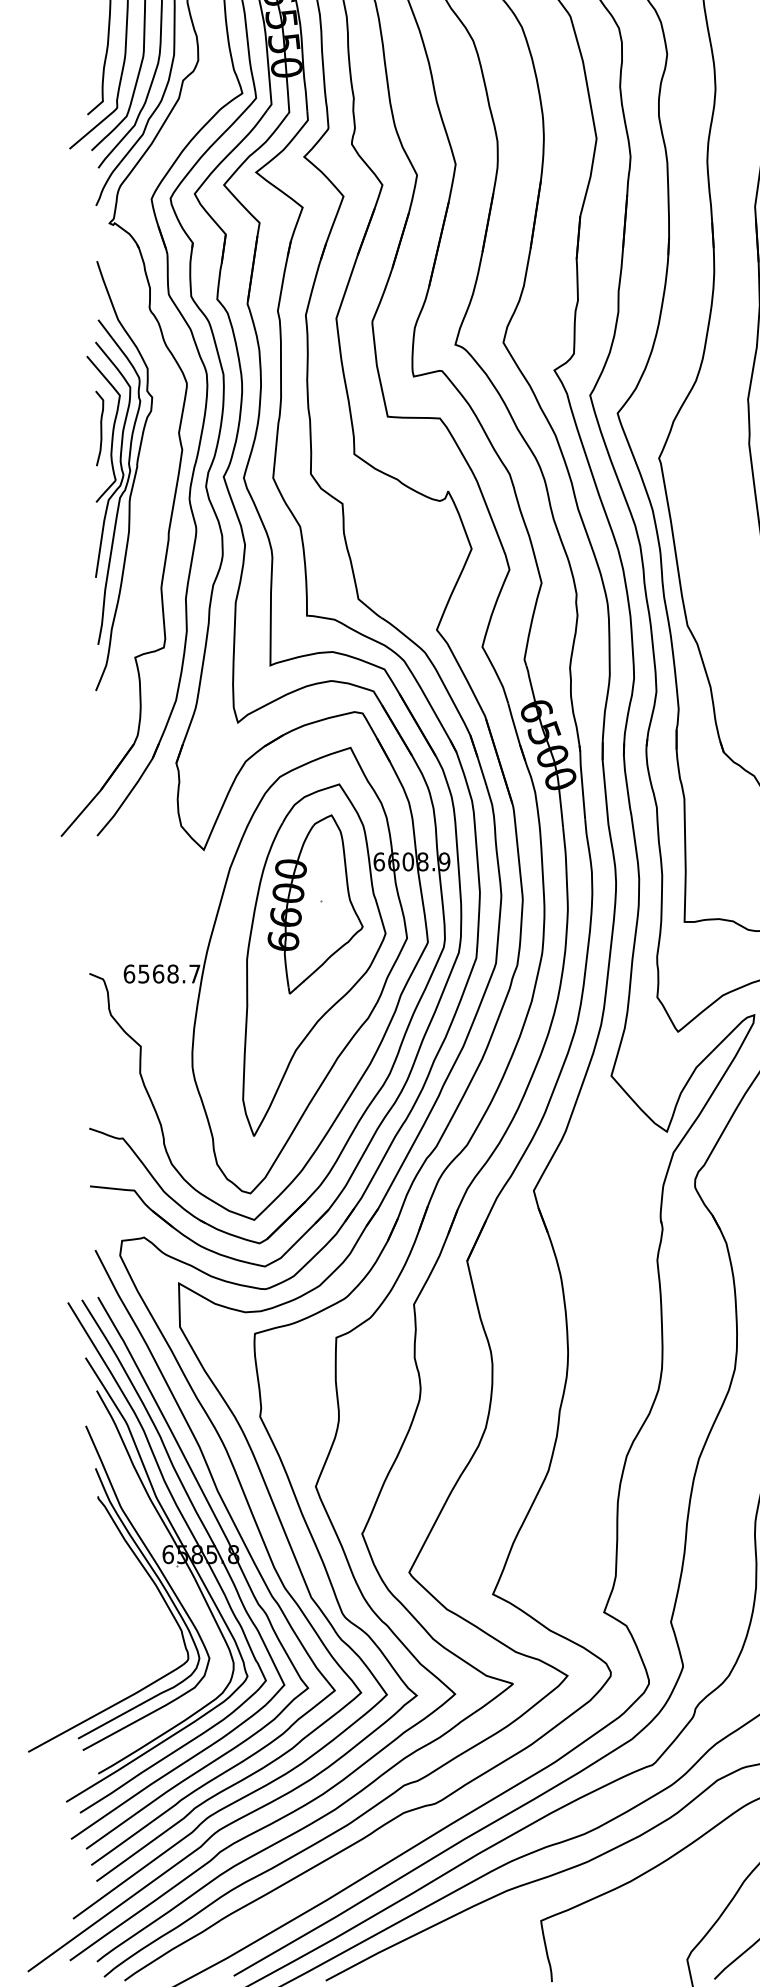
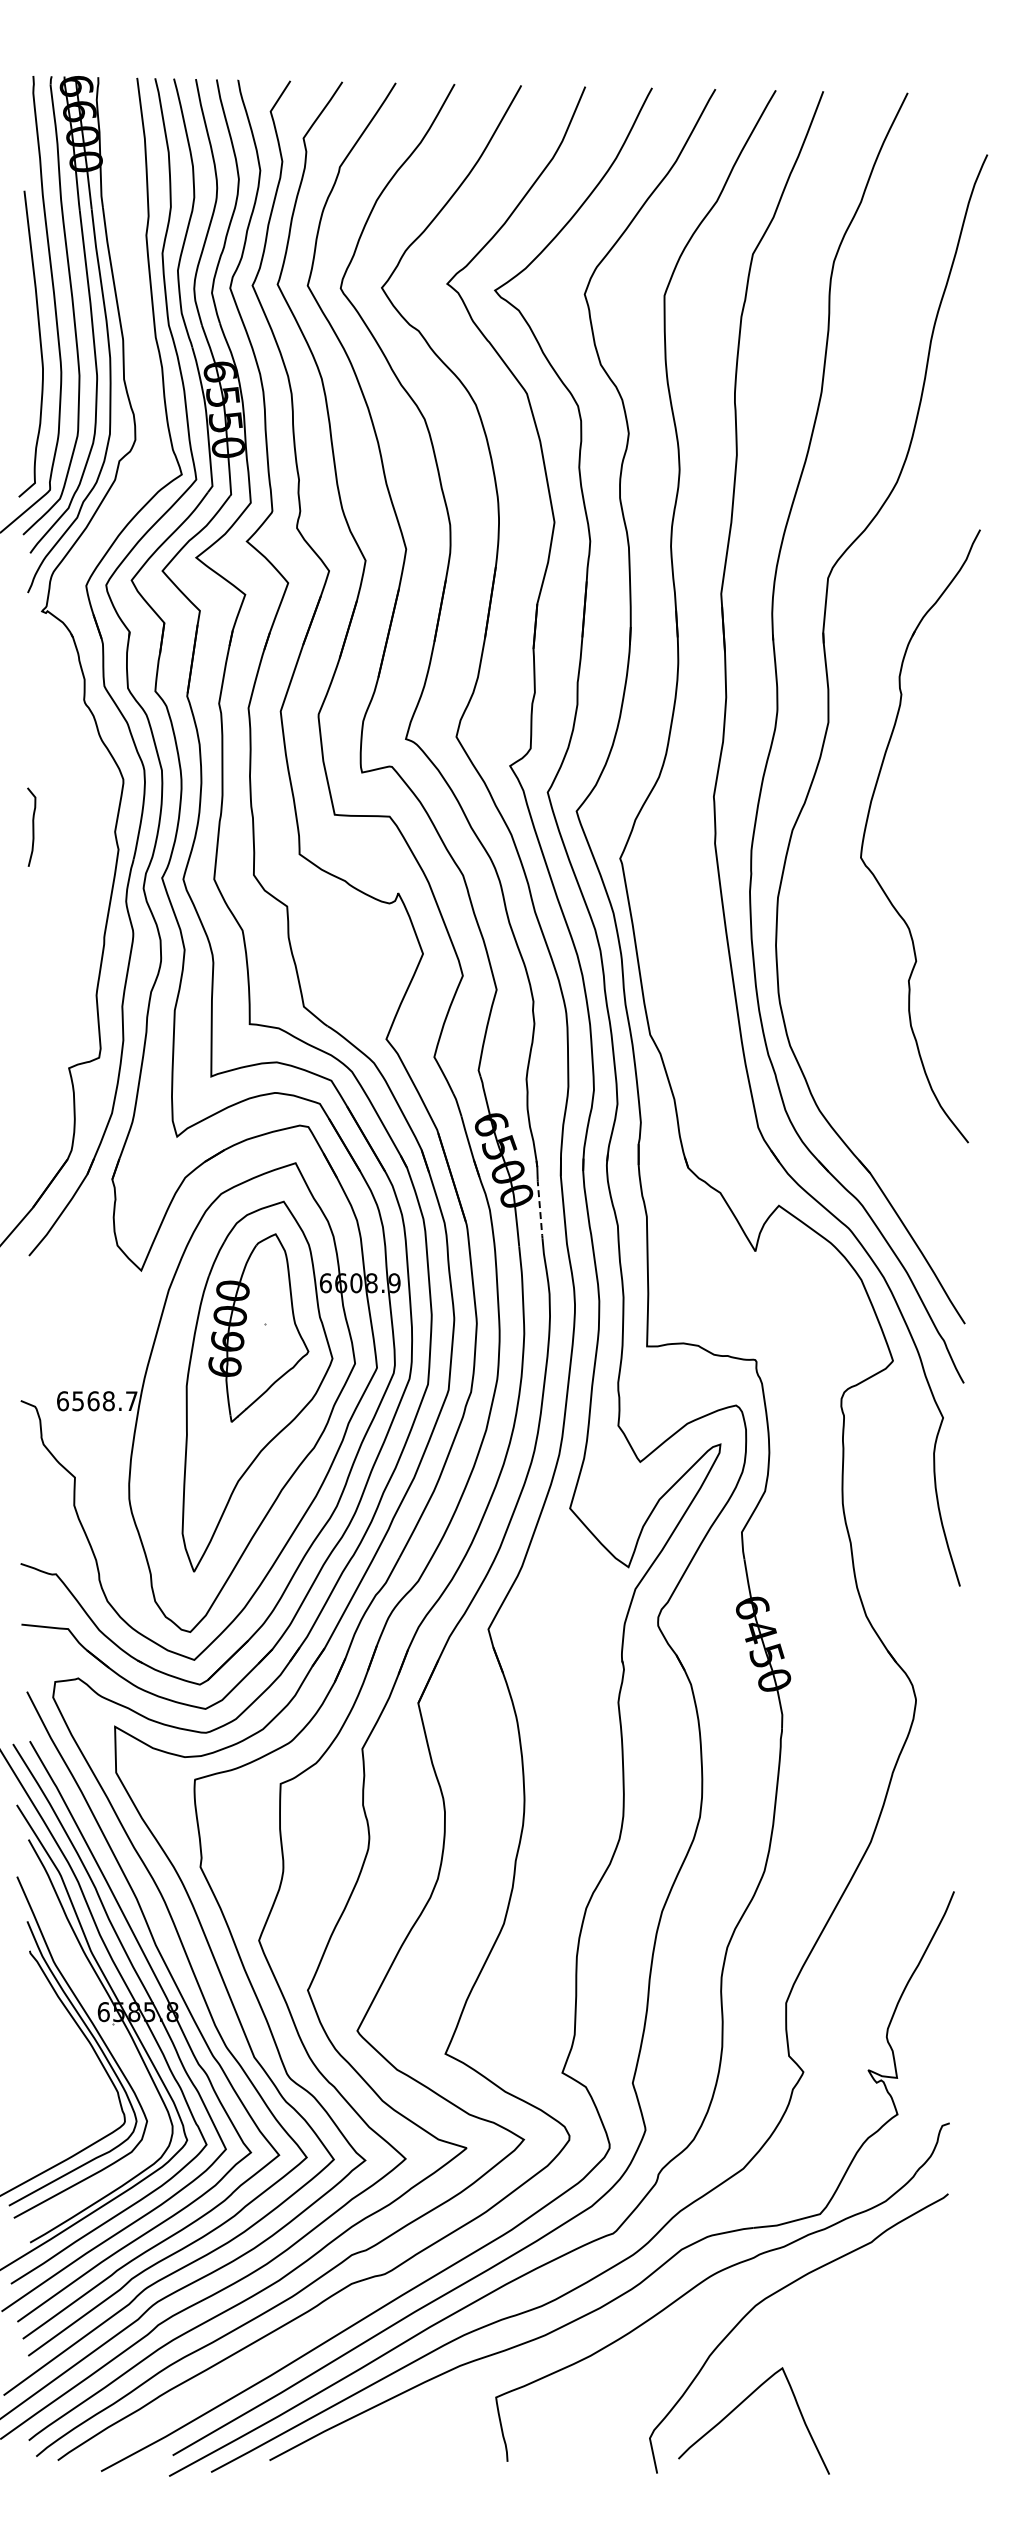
part: (119, 476) -> (52, 877), removed
line: (583, 791) -> (540, 1209), solid -> dashed

